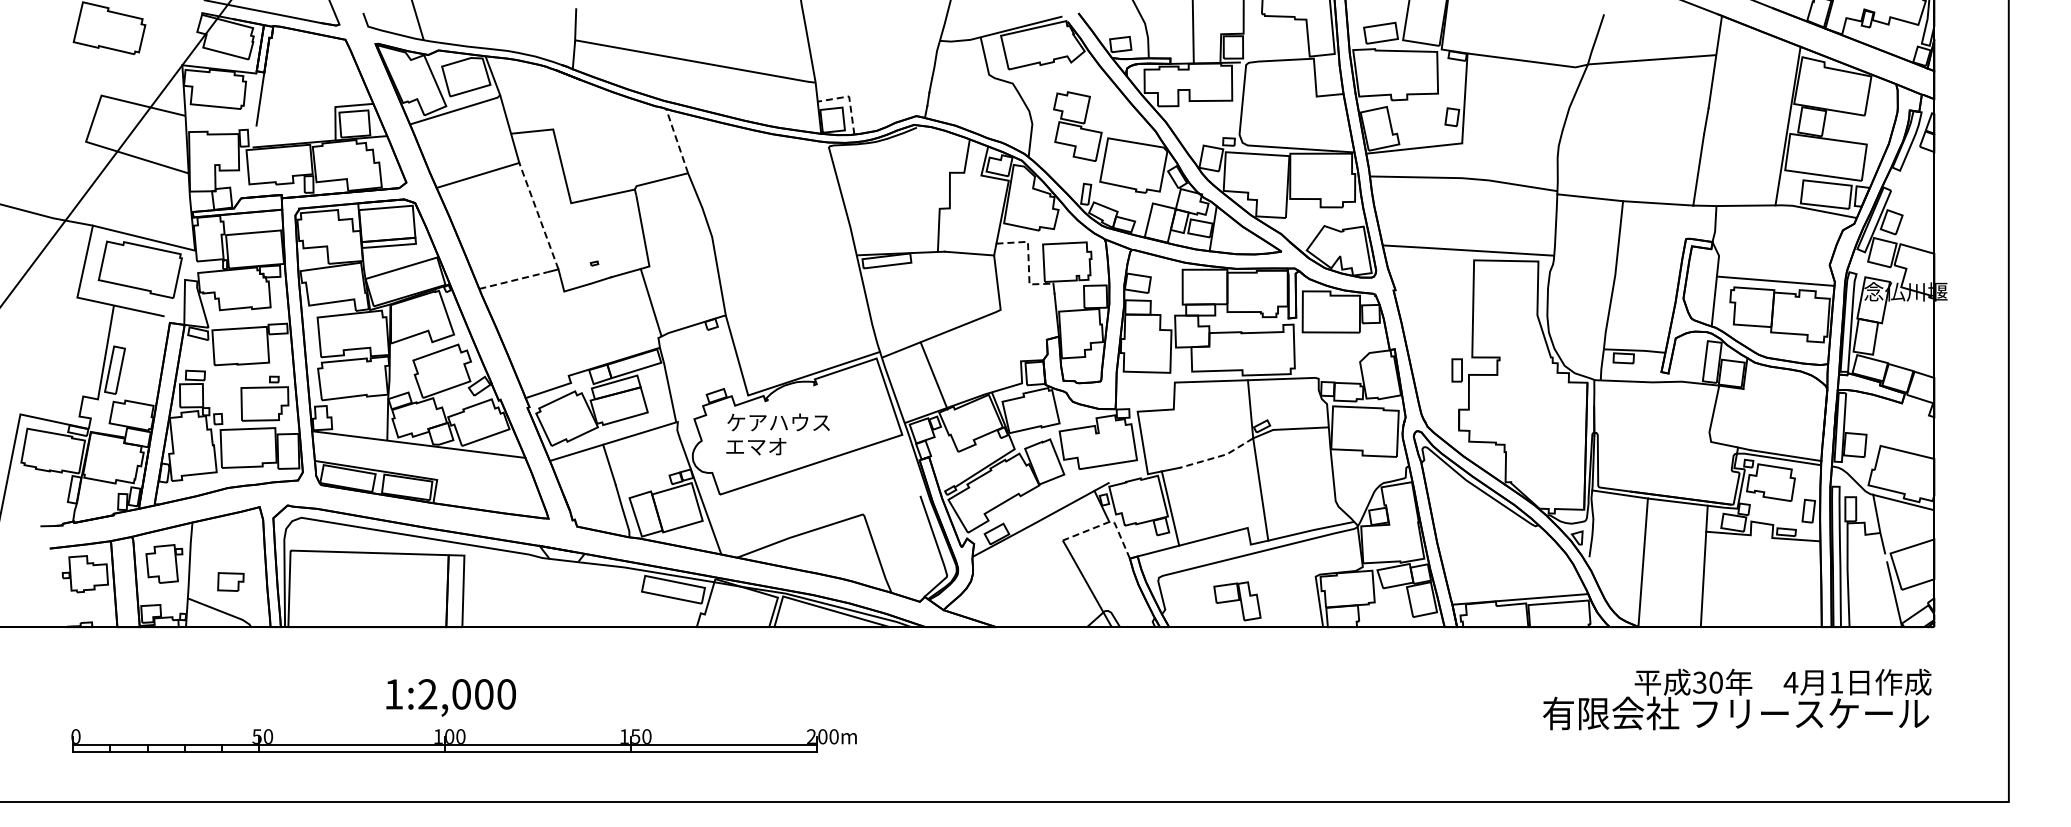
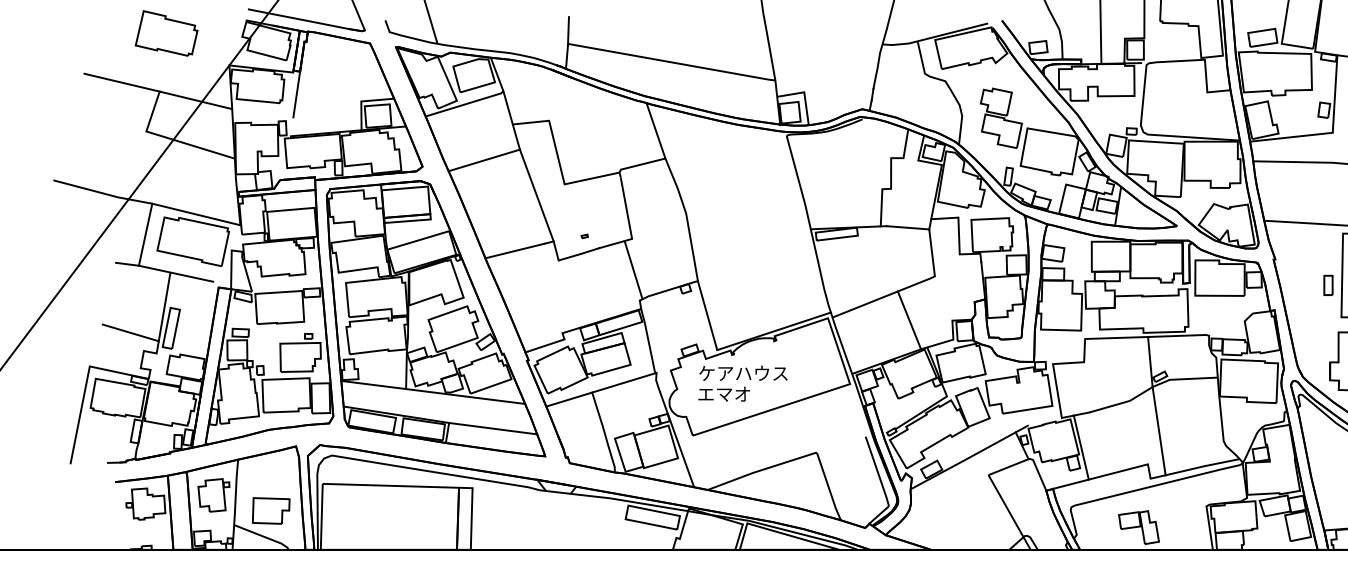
line: (57, 84) -> (121, 82), added
line: (849, 99) -> (804, 94), dashed -> solid
line: (677, 141) -> (656, 131), dashed -> solid
line: (538, 216) -> (536, 195), dashed -> solid
line: (1028, 259) -> (958, 232), dashed -> solid
line: (513, 280) -> (514, 250), dashed -> solid
line: (63, 295) -> (126, 263), added
part: (1456, 370) -> (1327, 285), moved
line: (67, 375) -> (130, 332), added
line: (933, 375) -> (908, 319), moved
line: (1218, 456) -> (1122, 402), dashed -> solid
line: (488, 486) -> (493, 428), added
line: (1107, 522) -> (1026, 459), dashed -> solid
part: (230, 581) -> (270, 510), size x1.67

